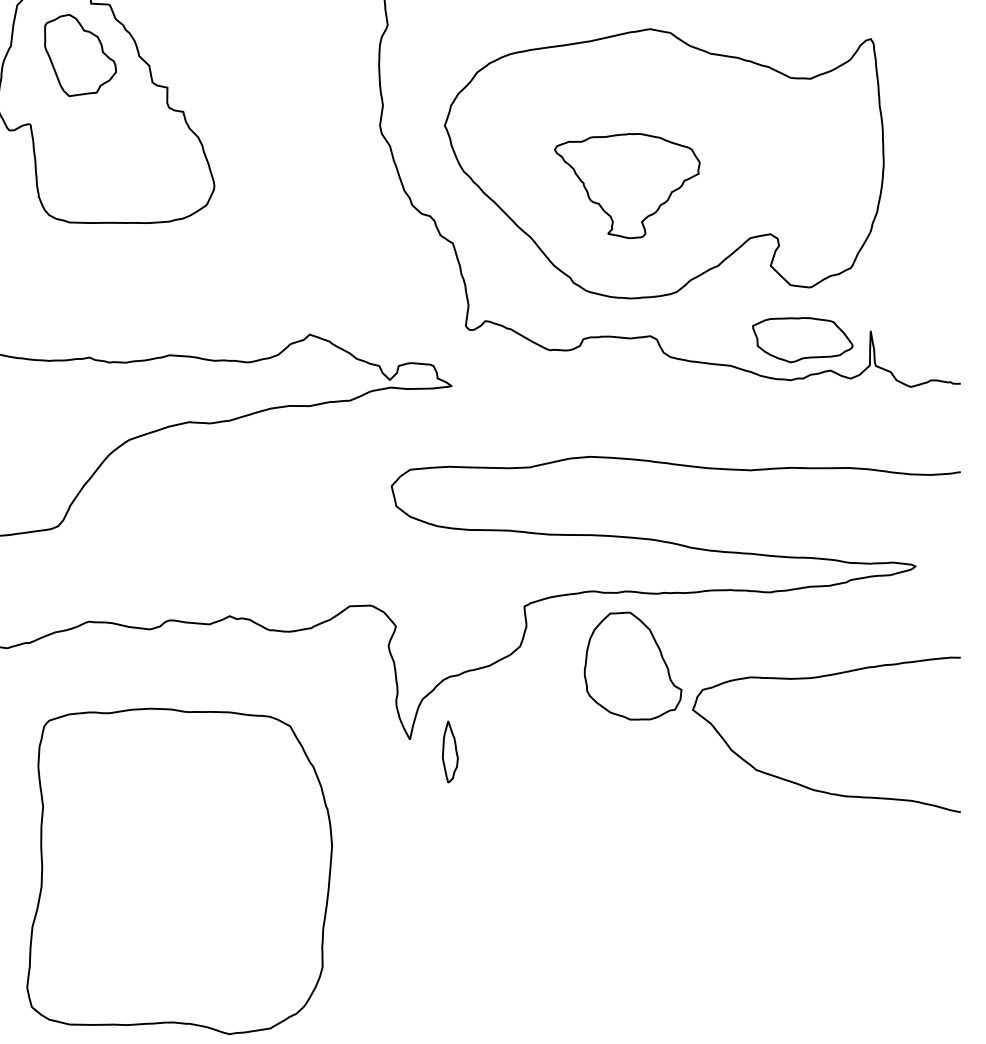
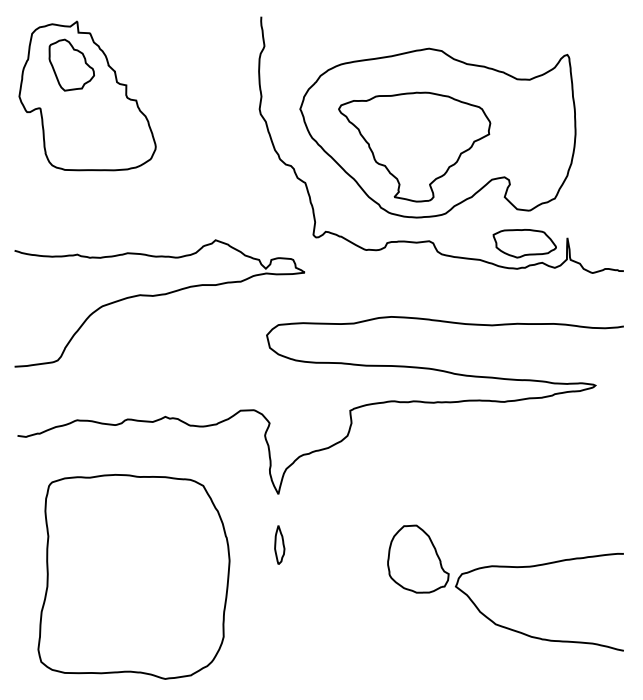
part: (626, 185) -> (414, 146), size x1.67
part: (772, 679) -> (505, 567), moved
part: (449, 751) -> (279, 544), moved

